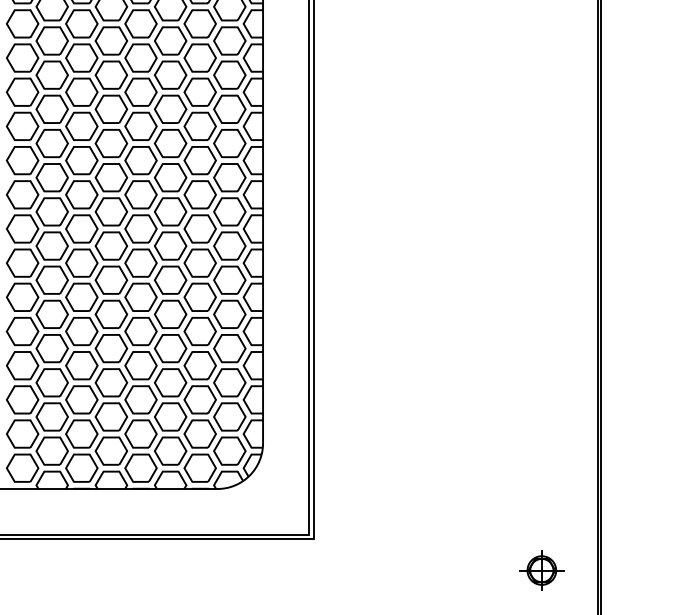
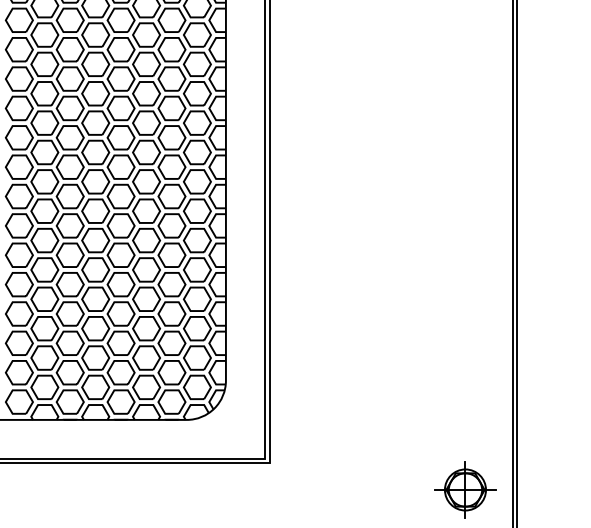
part: (541, 569) -> (465, 489), size x1.67

